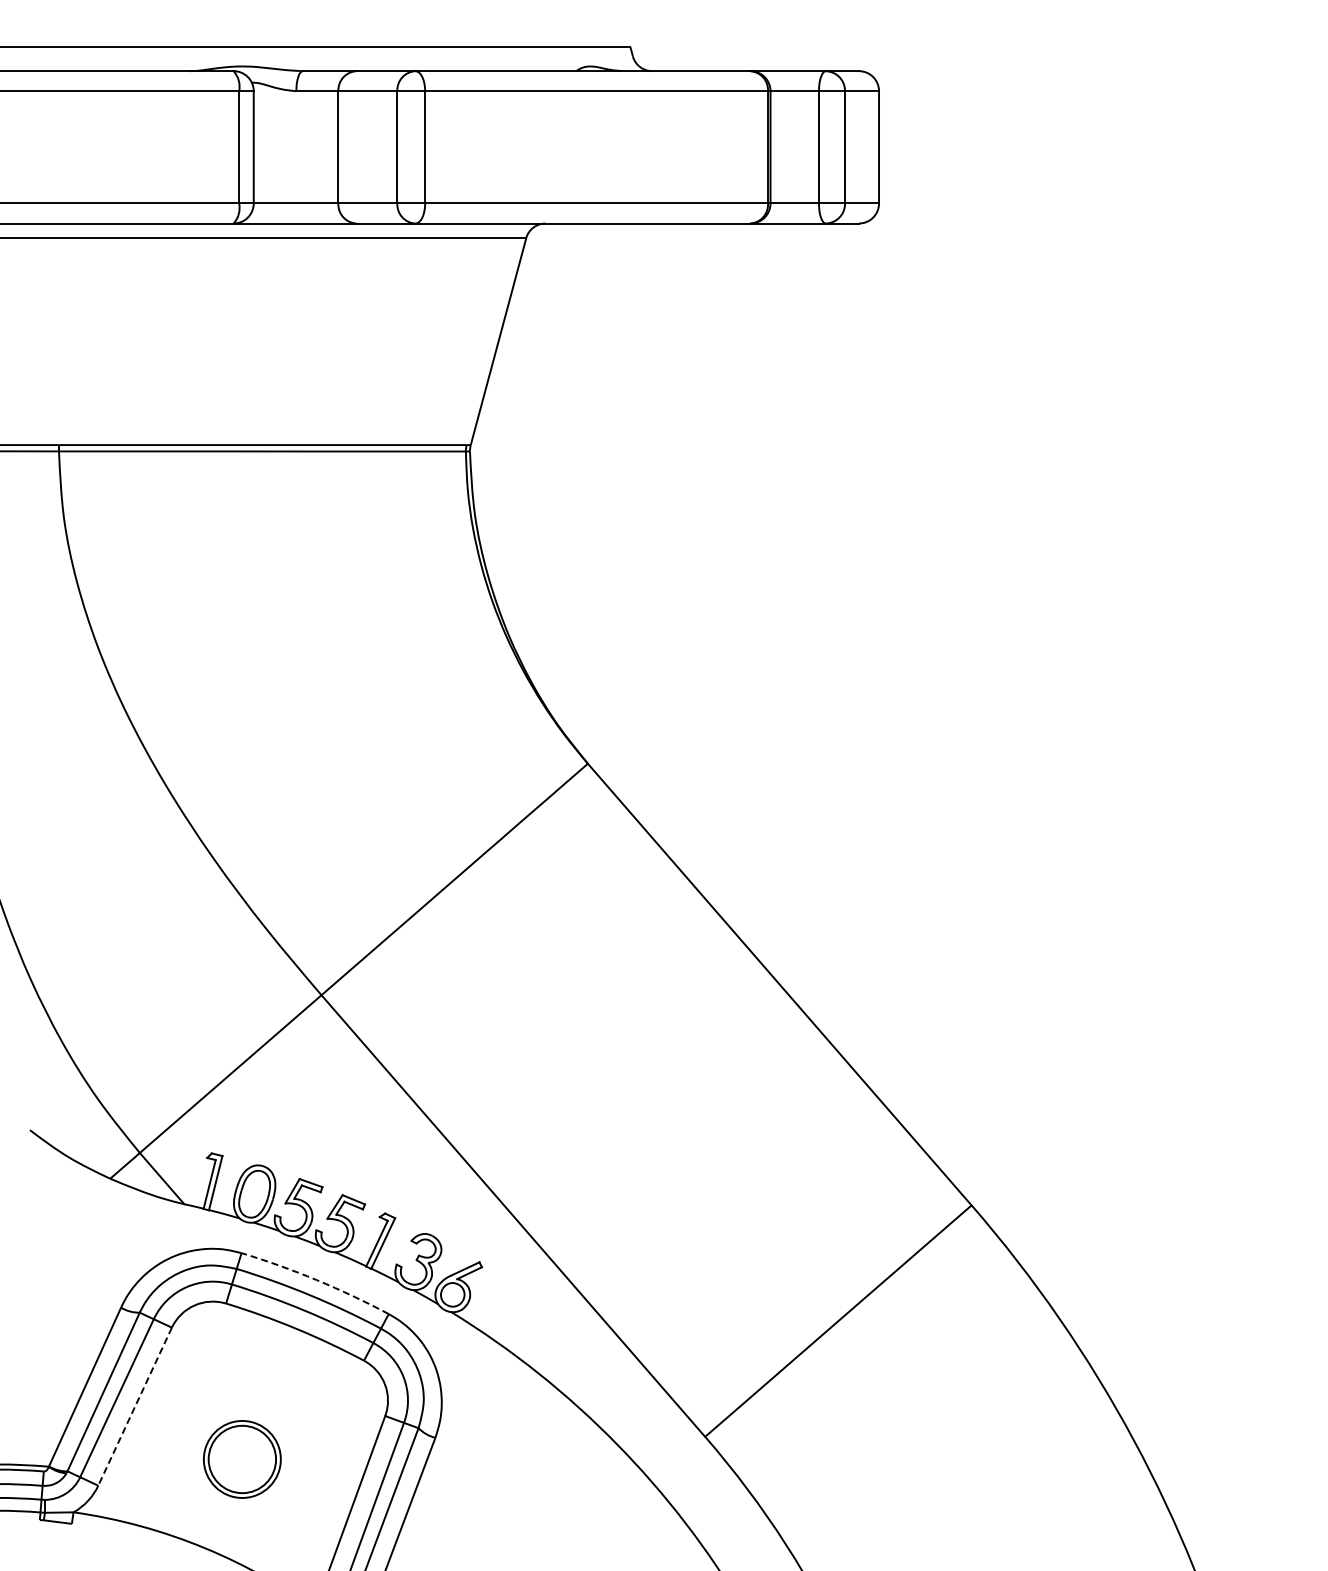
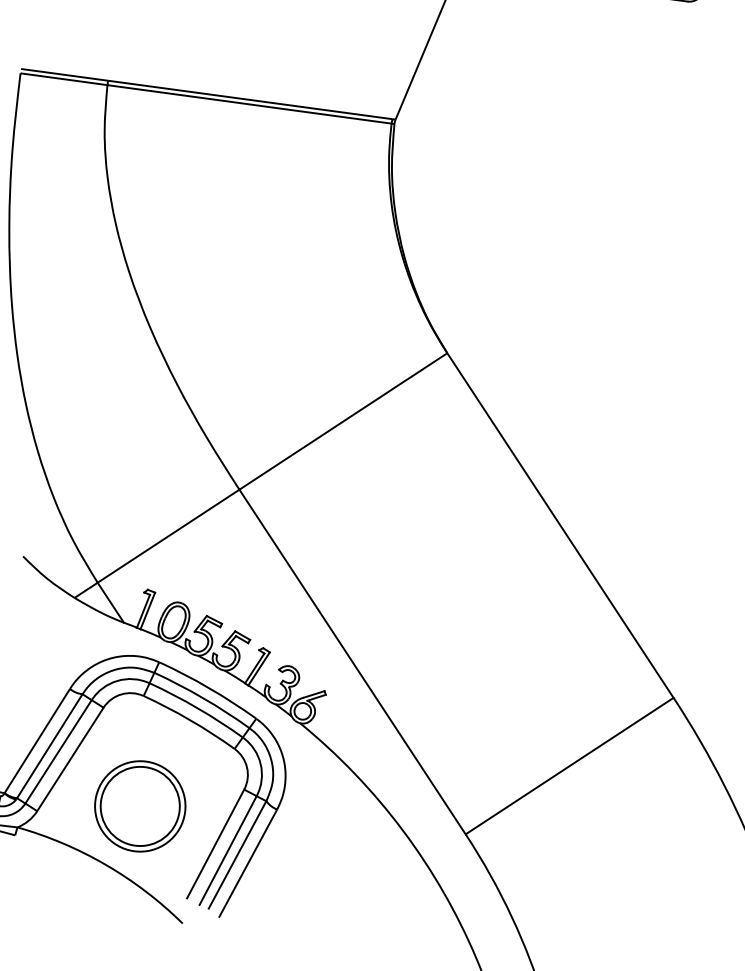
arc: (316, 1280) -> (209, 688), dashed -> solid
line: (134, 1407) -> (69, 759), dashed -> solid
part: (242, 1459) -> (140, 806), size x1.67

